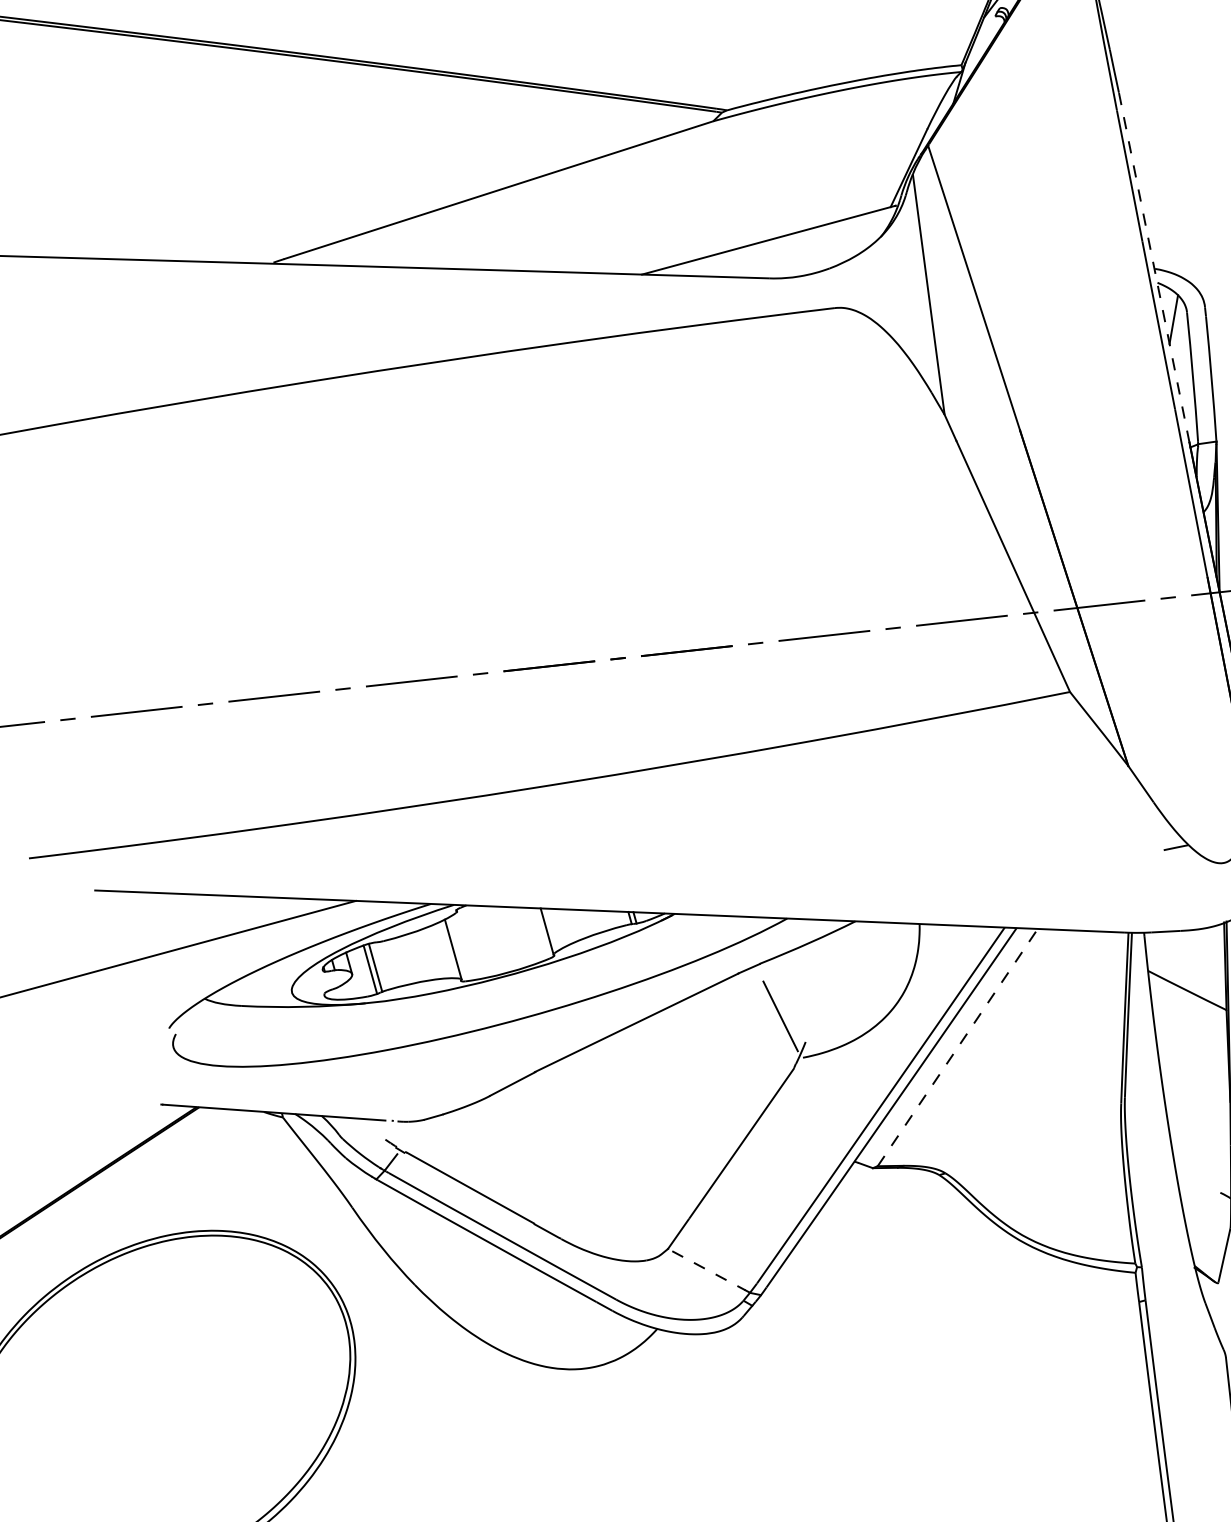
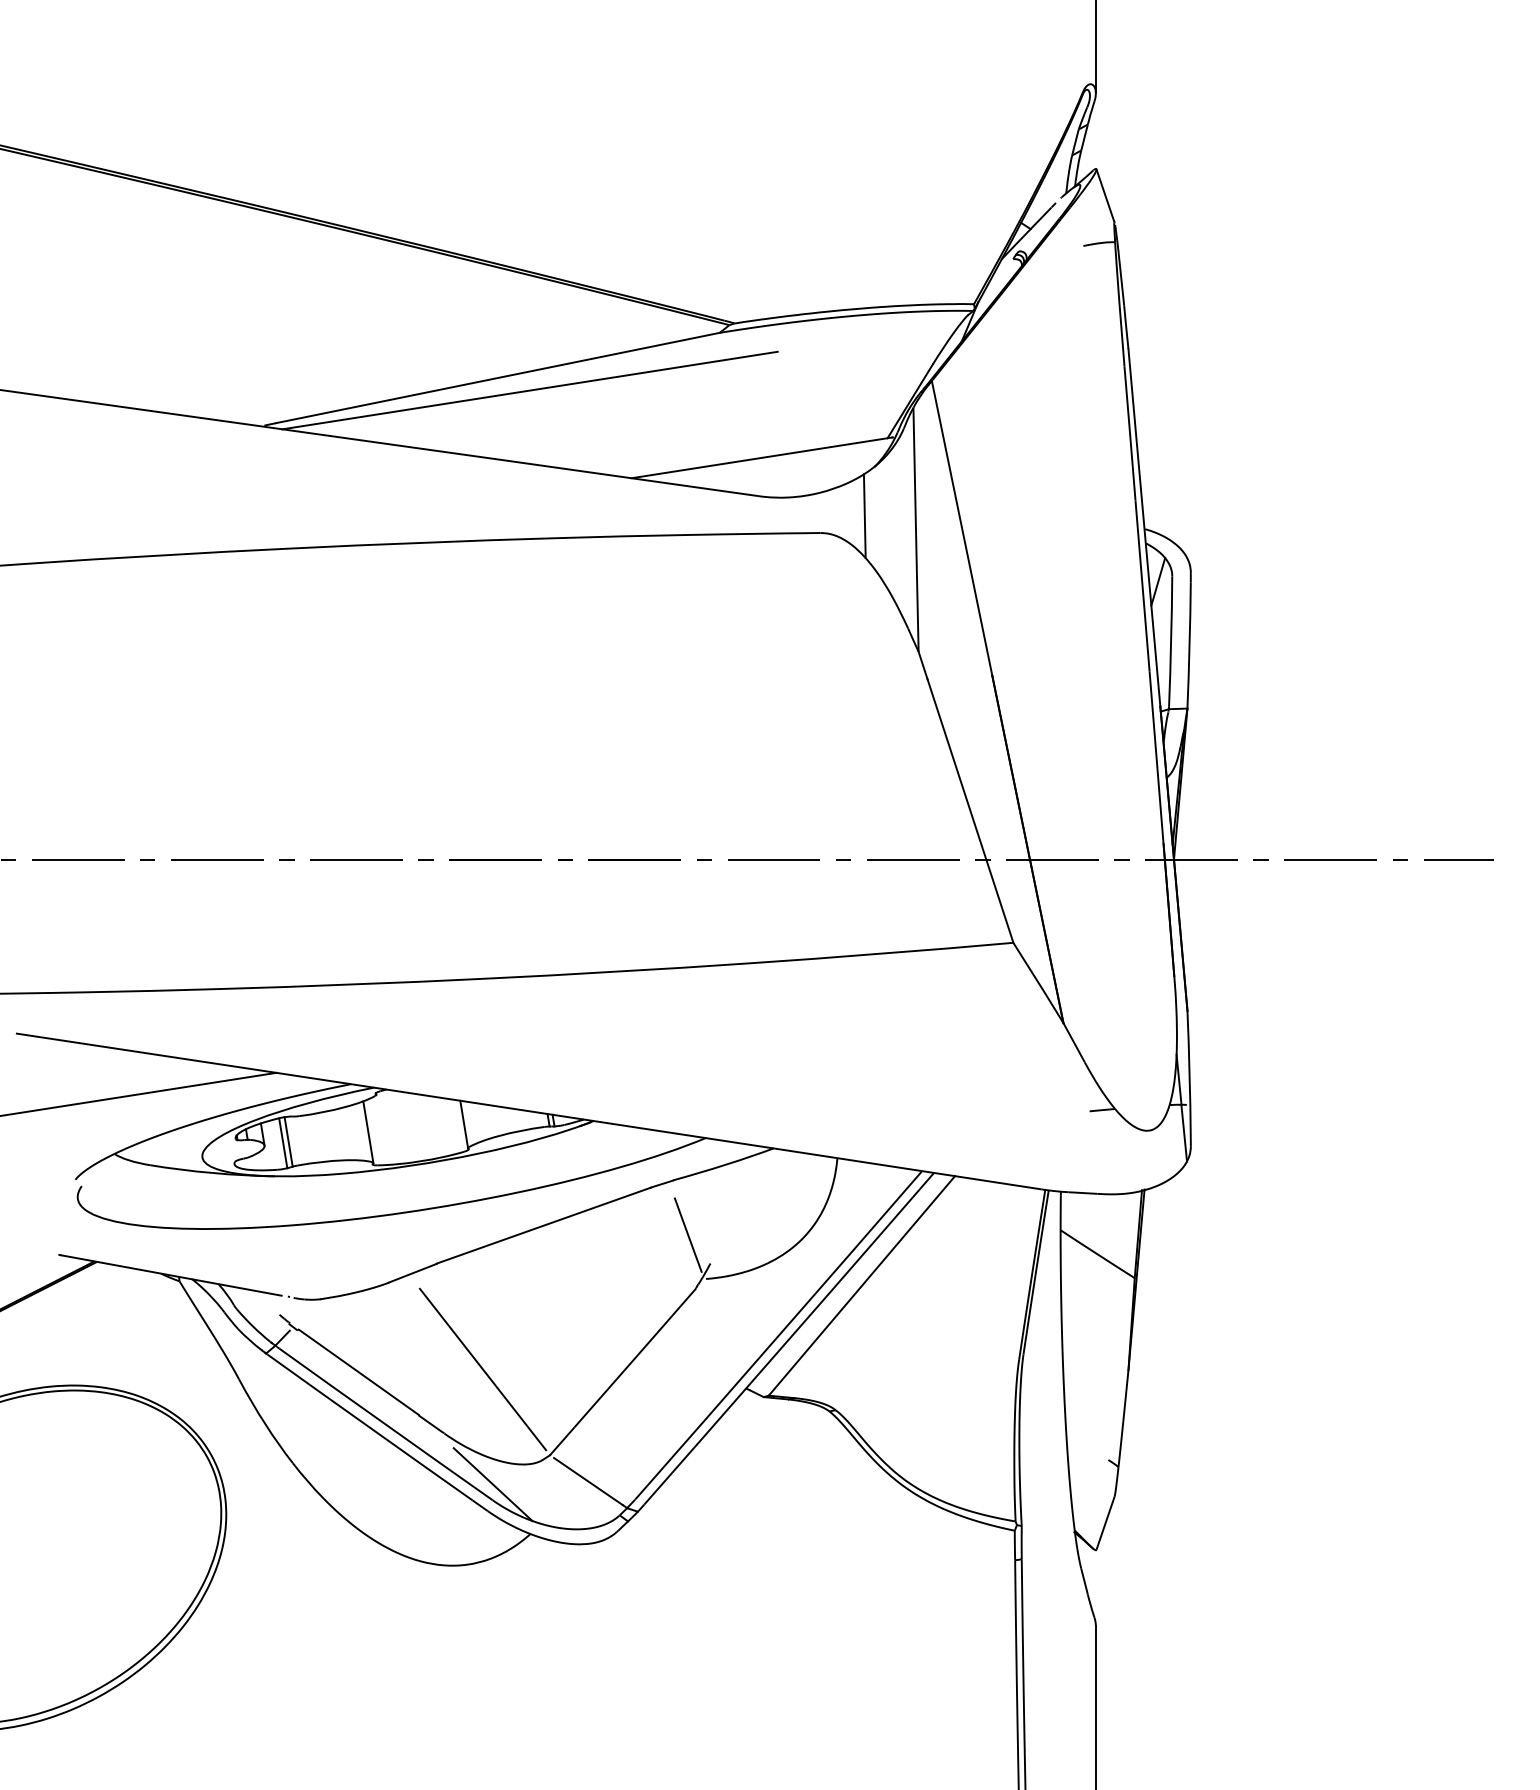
line: (531, 199) -> (529, 390), added
line: (1154, 267) -> (1144, 527), dashed -> solid
line: (876, 286) -> (864, 516), added
line: (957, 1047) -> (861, 1285), dashed -> solid
line: (591, 1171) -> (482, 1369), added
line: (708, 1270) -> (588, 1481), dashed -> solid
line: (614, 1284) -> (492, 1484), added

